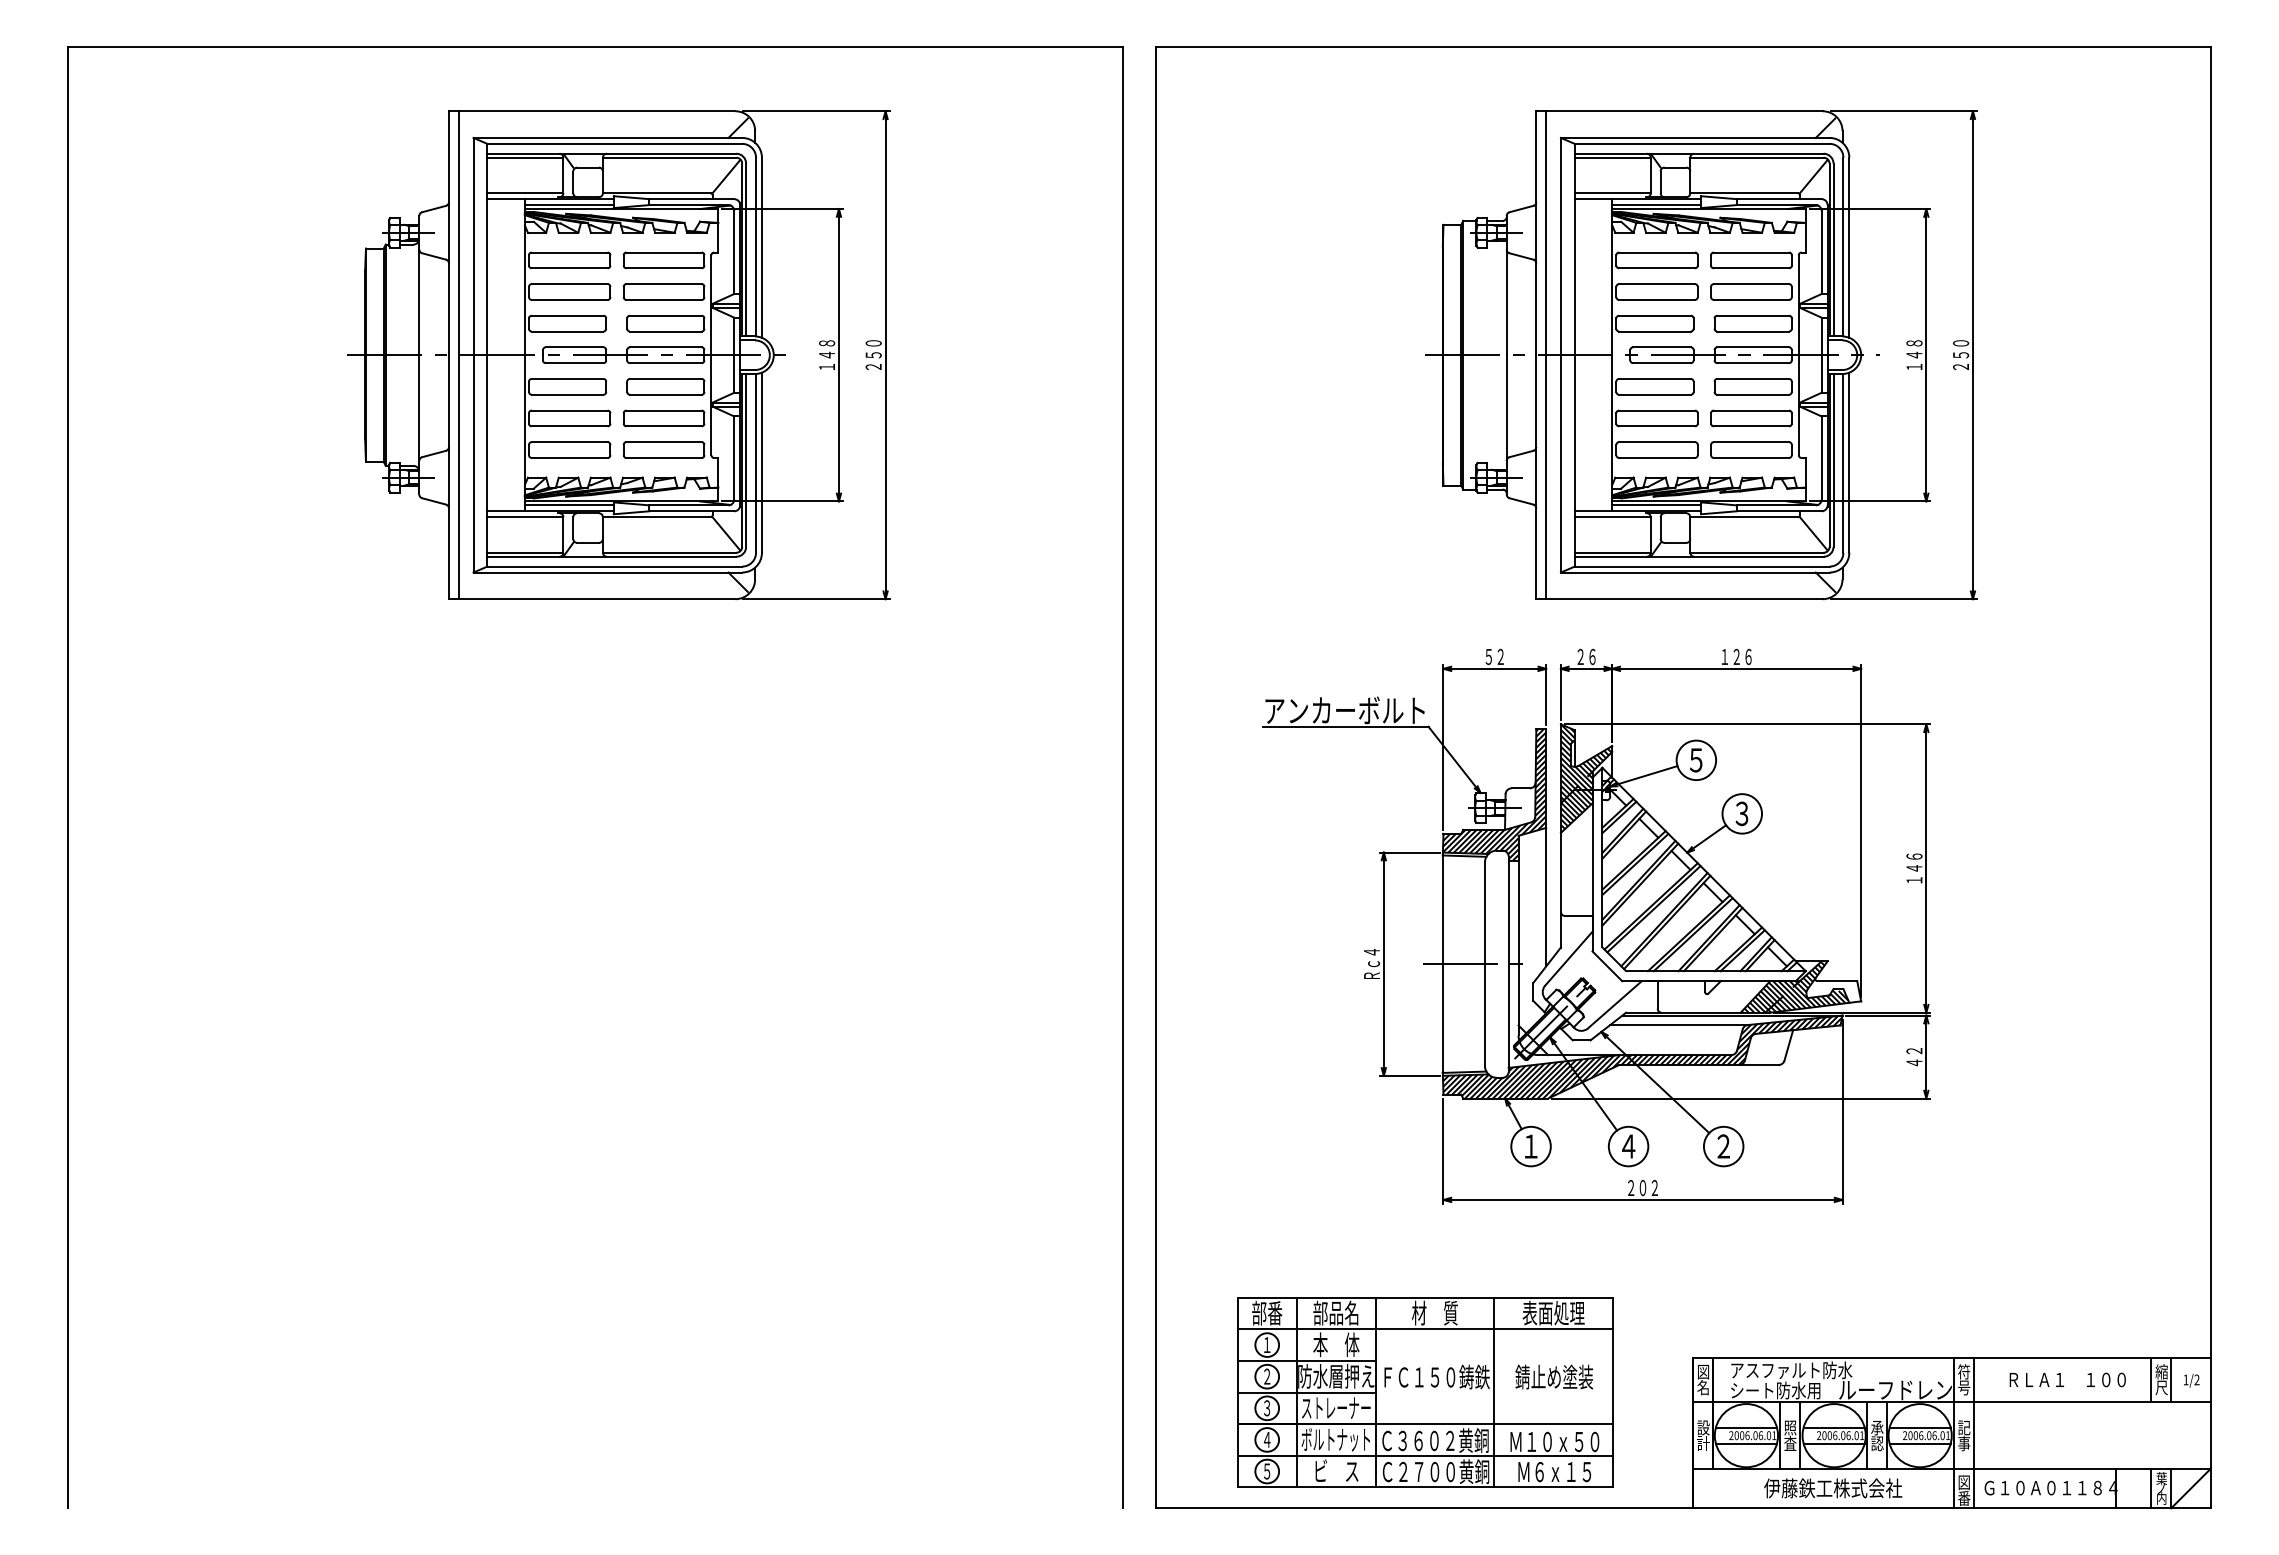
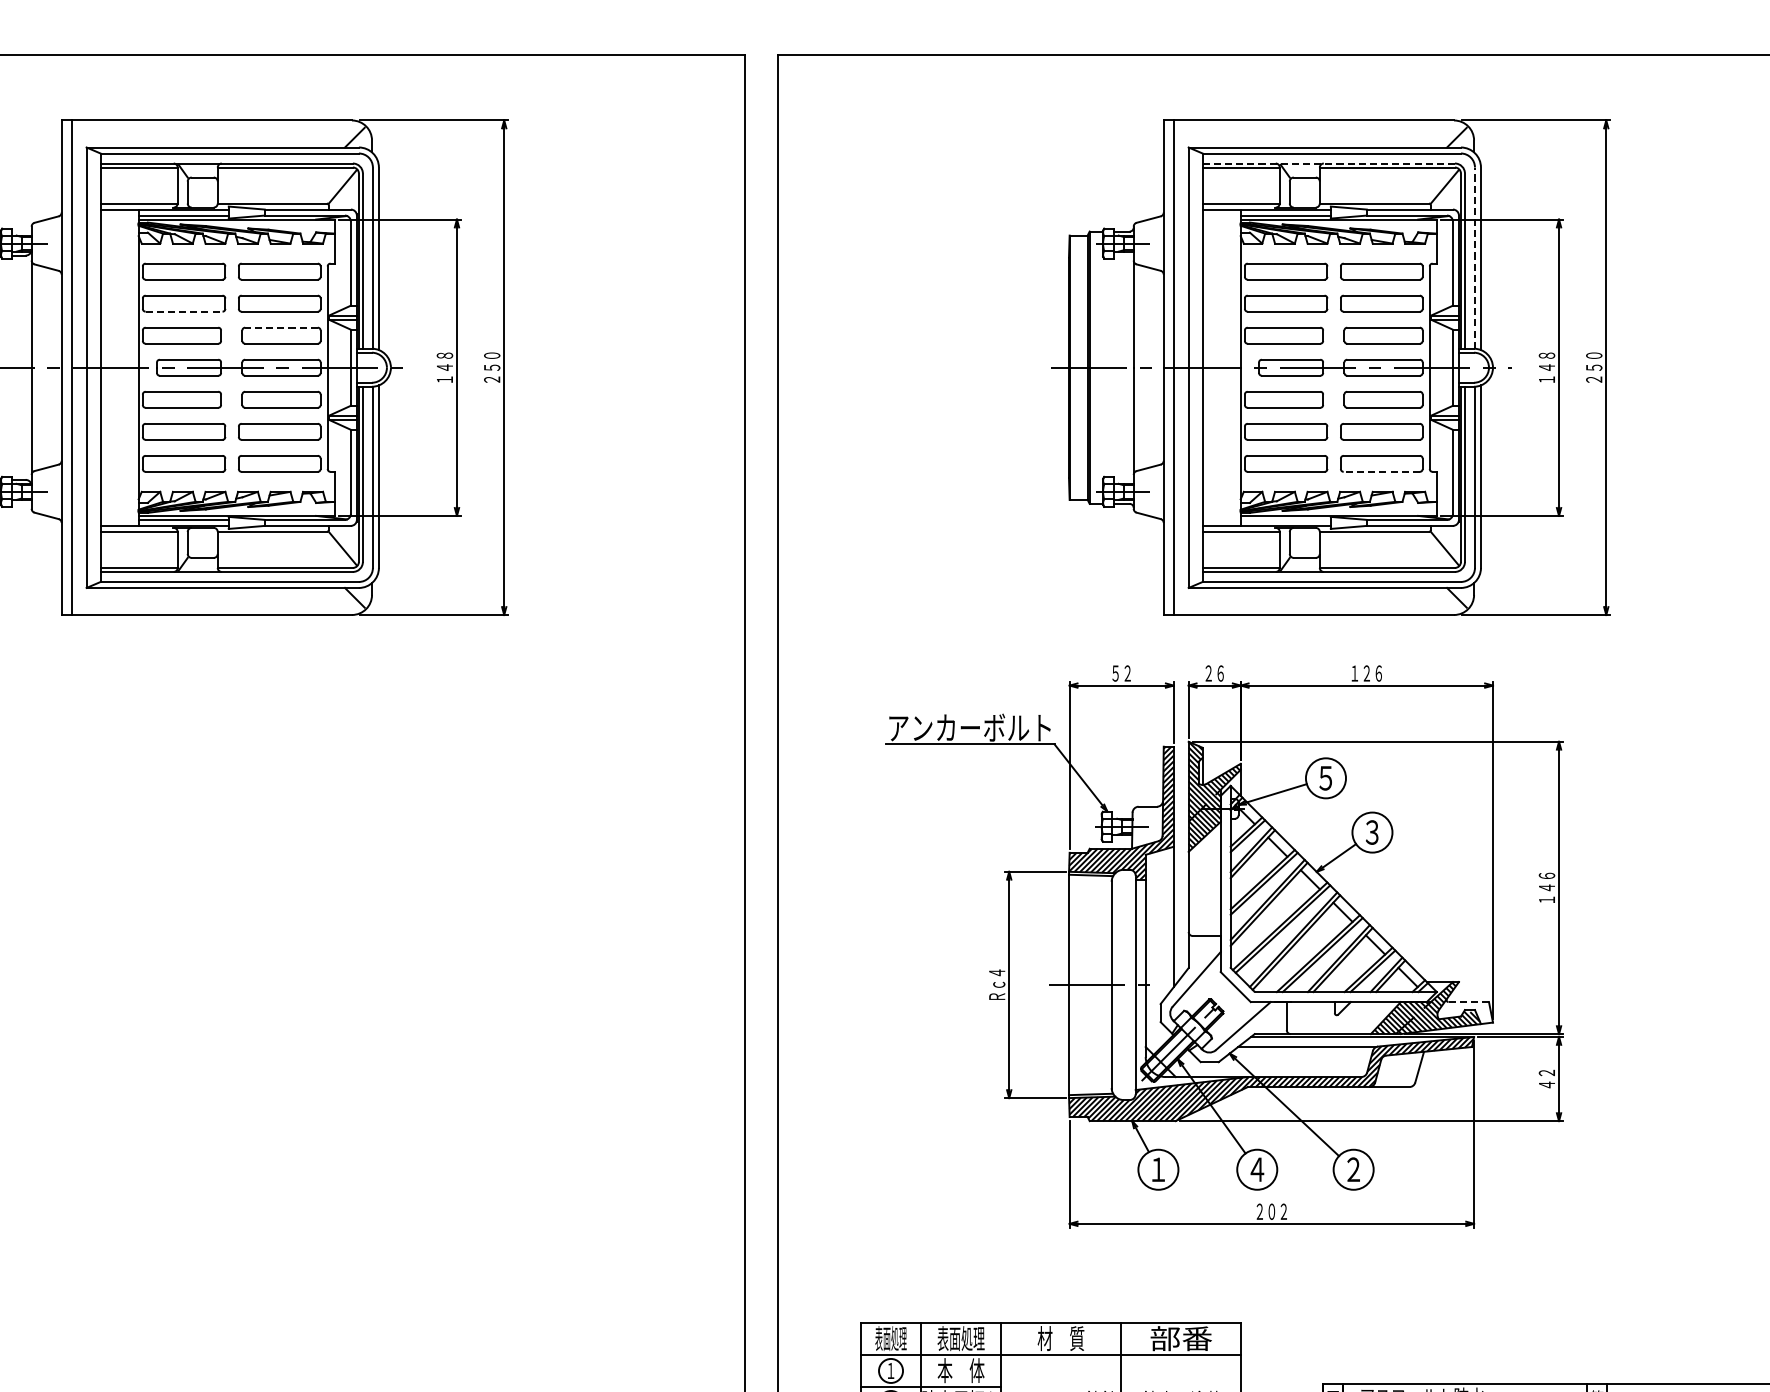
line: (1699, 153) -> (1329, 163), solid -> dashed
line: (1843, 246) -> (1475, 257), solid -> dashed
line: (569, 299) -> (183, 311), solid -> dashed
line: (665, 315) -> (281, 327), solid -> dashed
line: (1751, 457) -> (1381, 471), solid -> dashed
line: (1656, 505) -> (1285, 520), removed
line: (1837, 981) -> (1468, 1002), solid -> dashed
text: (1266, 1312) -> (890, 1337), 部番 -> 表面処理
text: (1336, 1312) -> (961, 1337), 部品名 -> 表面処理
text: (1553, 1312) -> (1181, 1337), 表面処理 -> 部番

